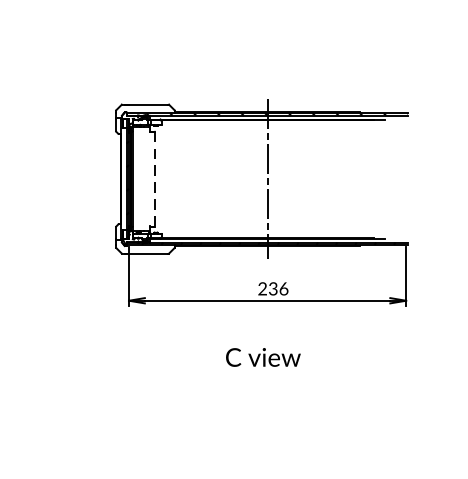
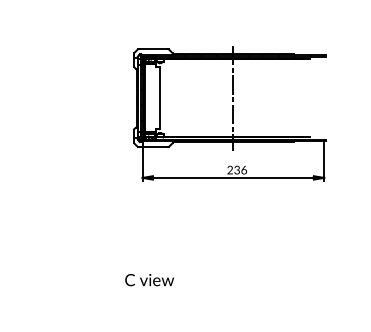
line: (154, 179) -> (159, 98), dashed -> solid
text: (263, 358) -> (149, 280), moved

